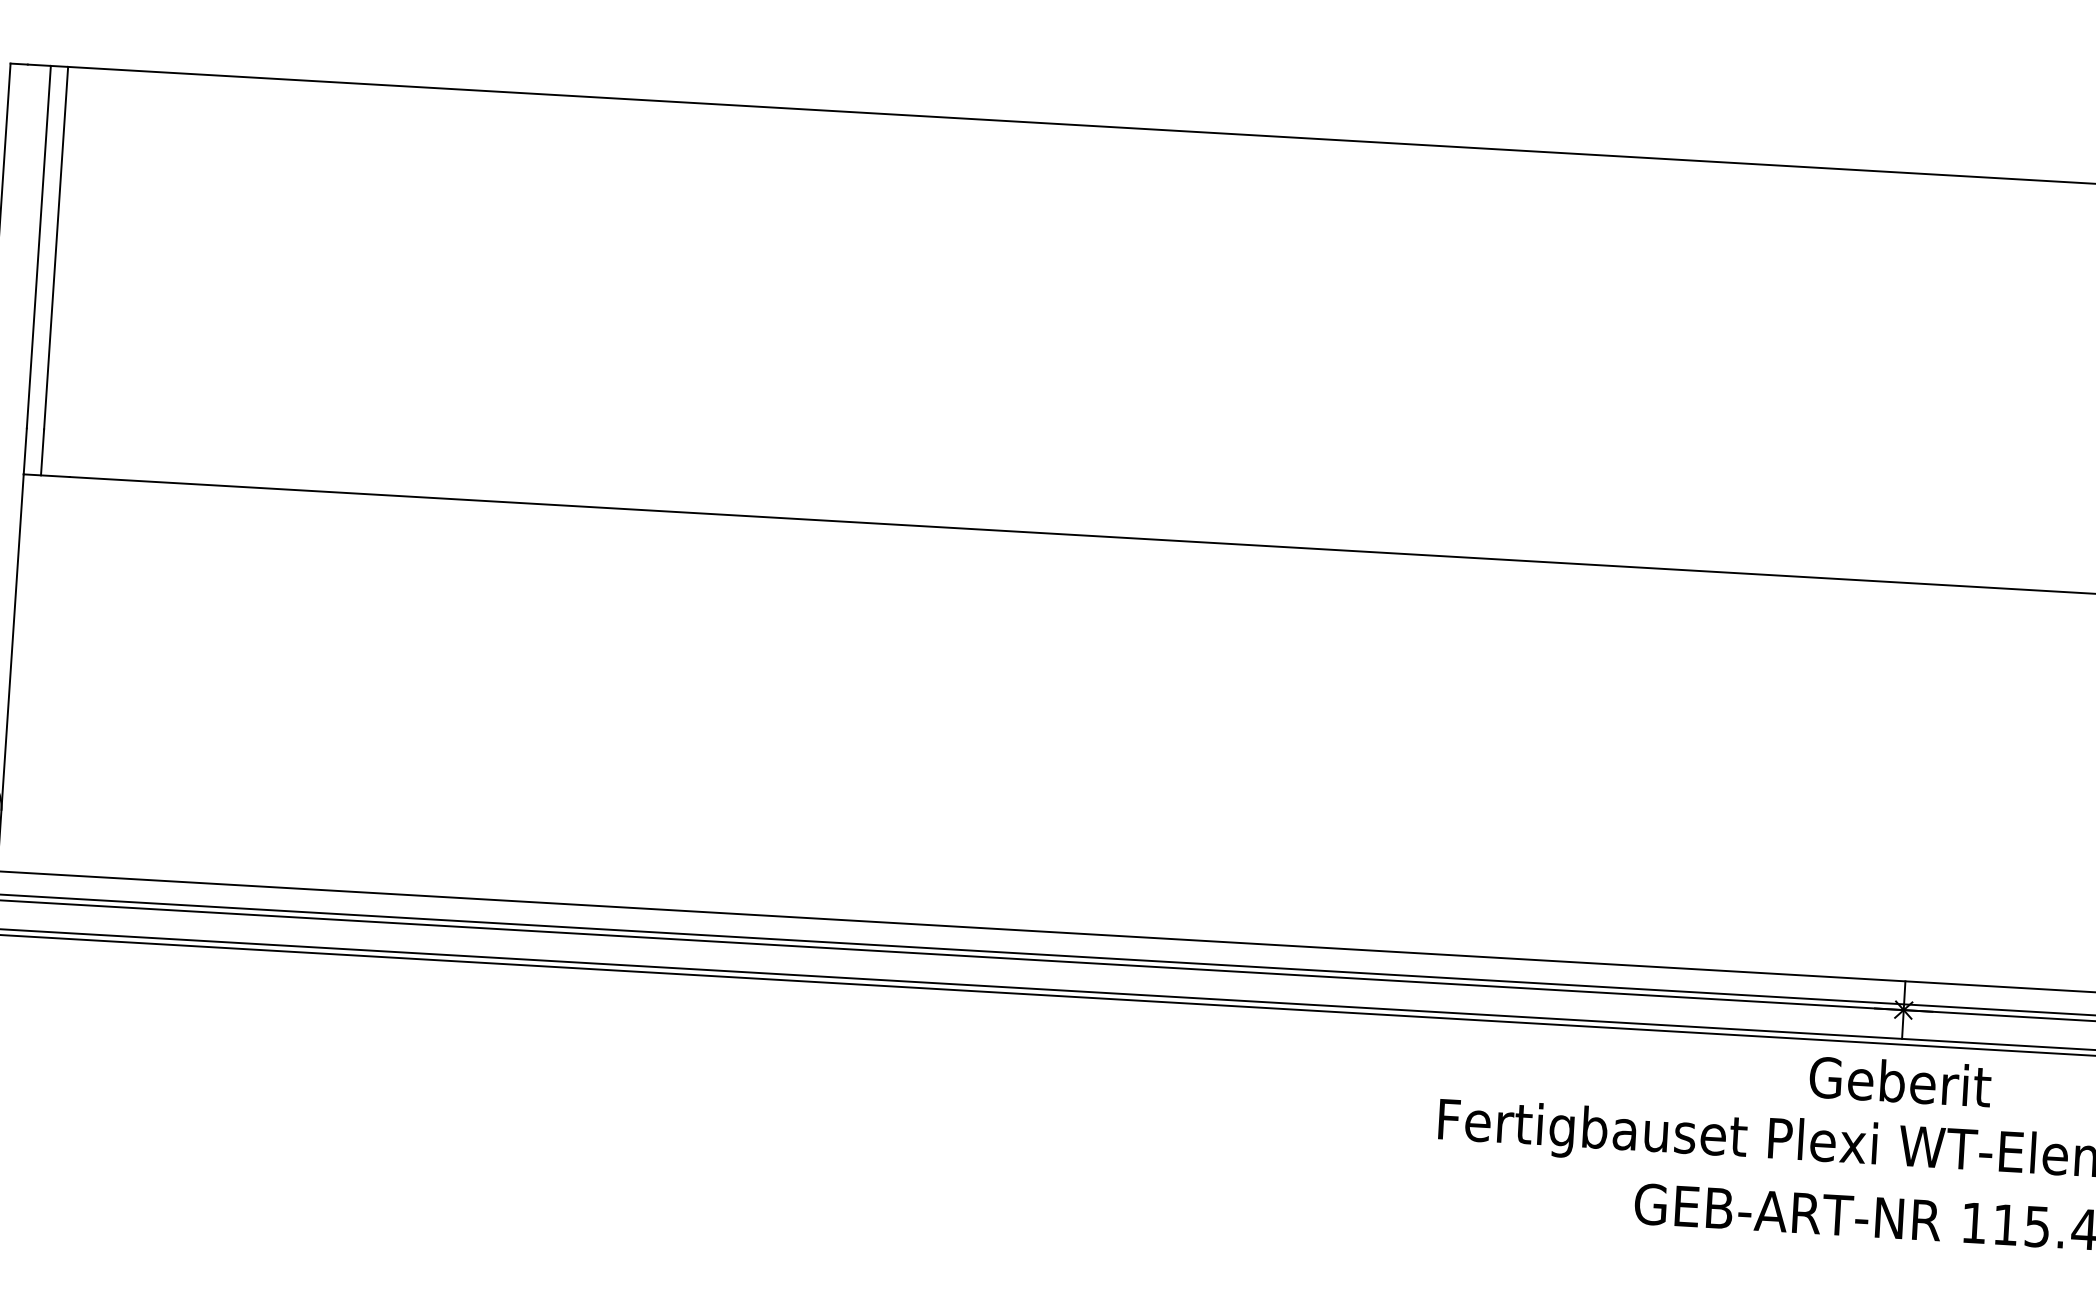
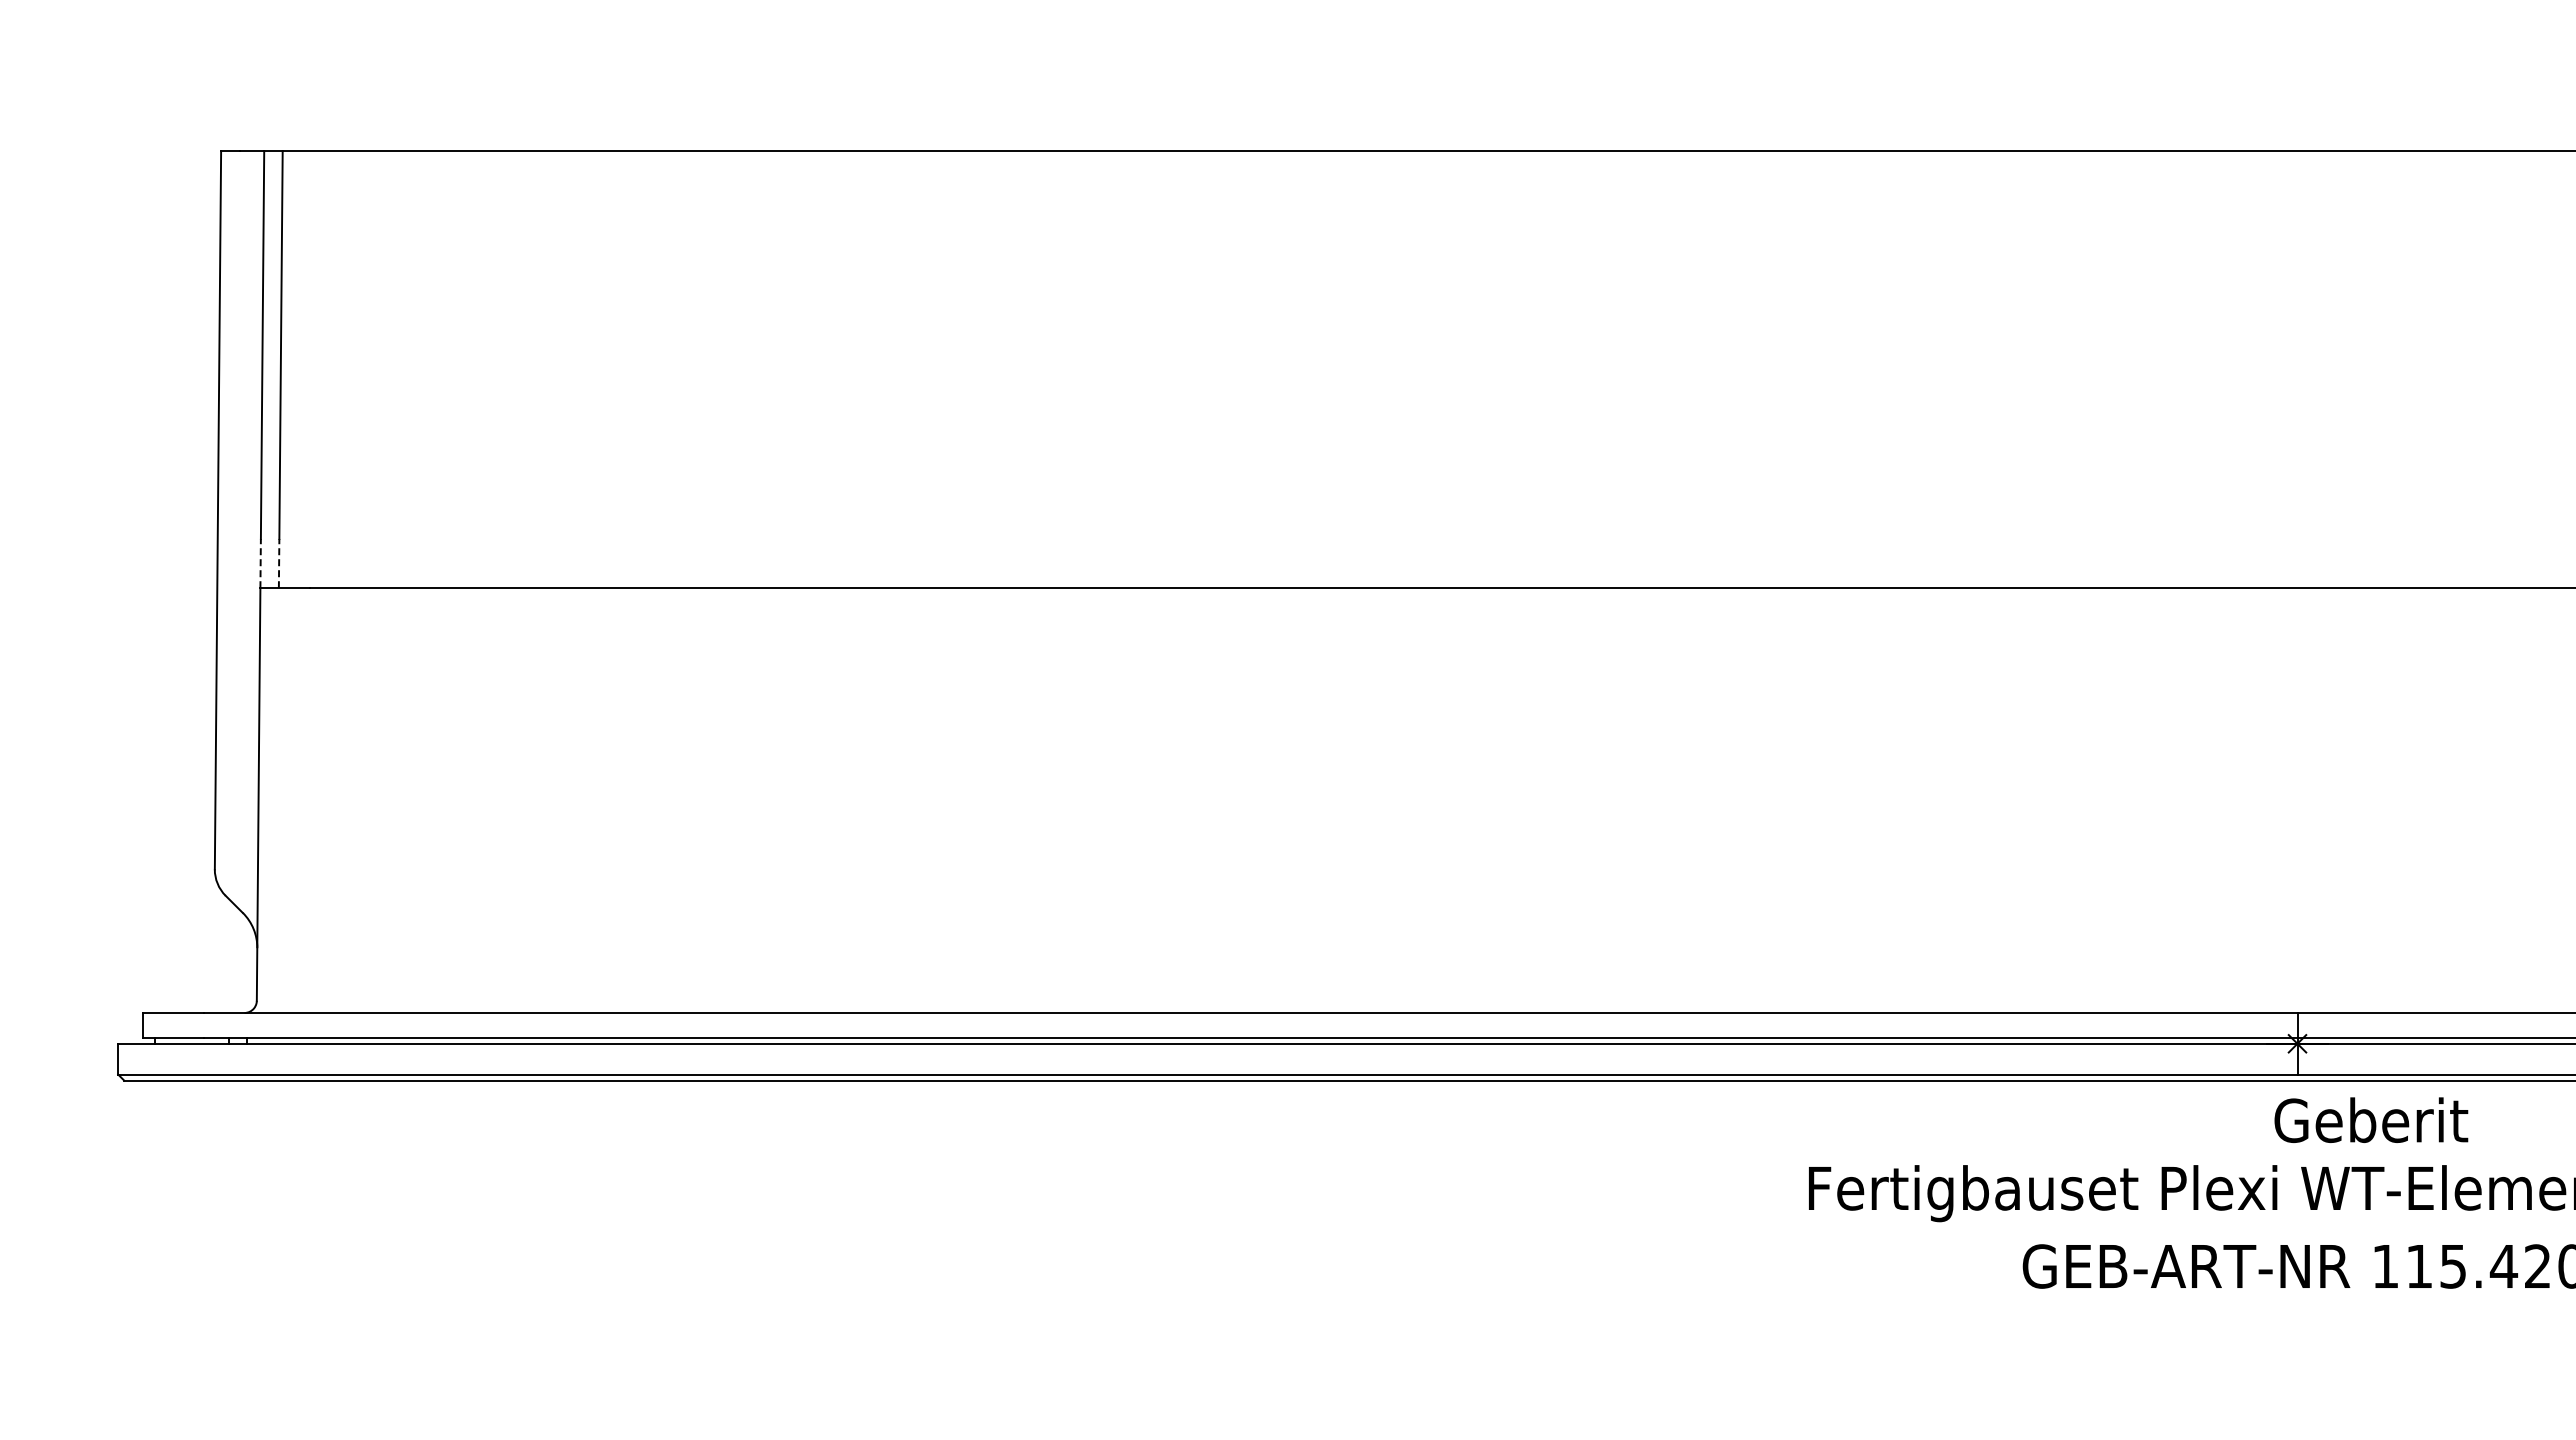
line: (25, 451) -> (260, 563), solid -> dashed
line: (42, 452) -> (279, 563), solid -> dashed
text: (1900, 1080) -> (2371, 1119), moved

